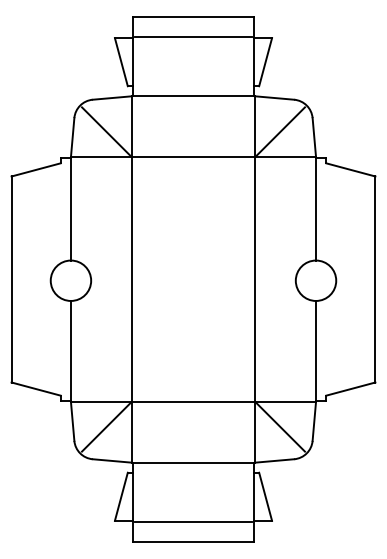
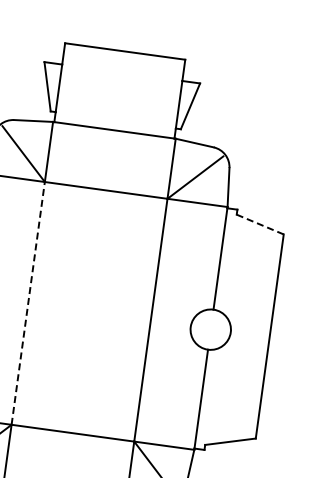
line: (193, 36) -> (122, 71), removed
line: (351, 170) -> (260, 225), solid -> dashed
line: (131, 279) -> (28, 303), solid -> dashed

